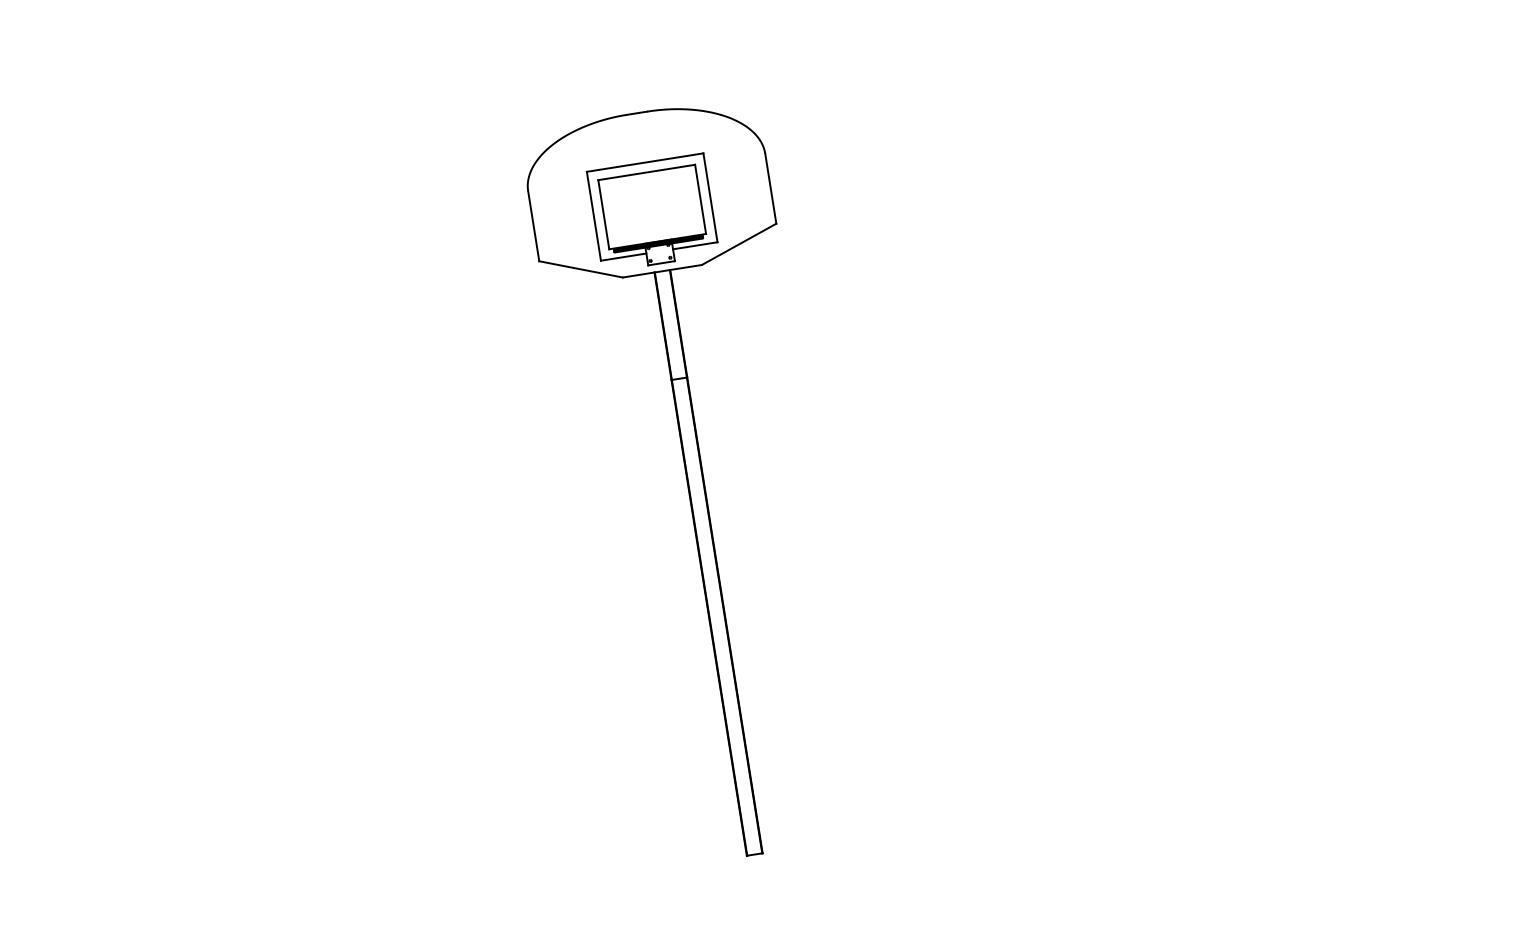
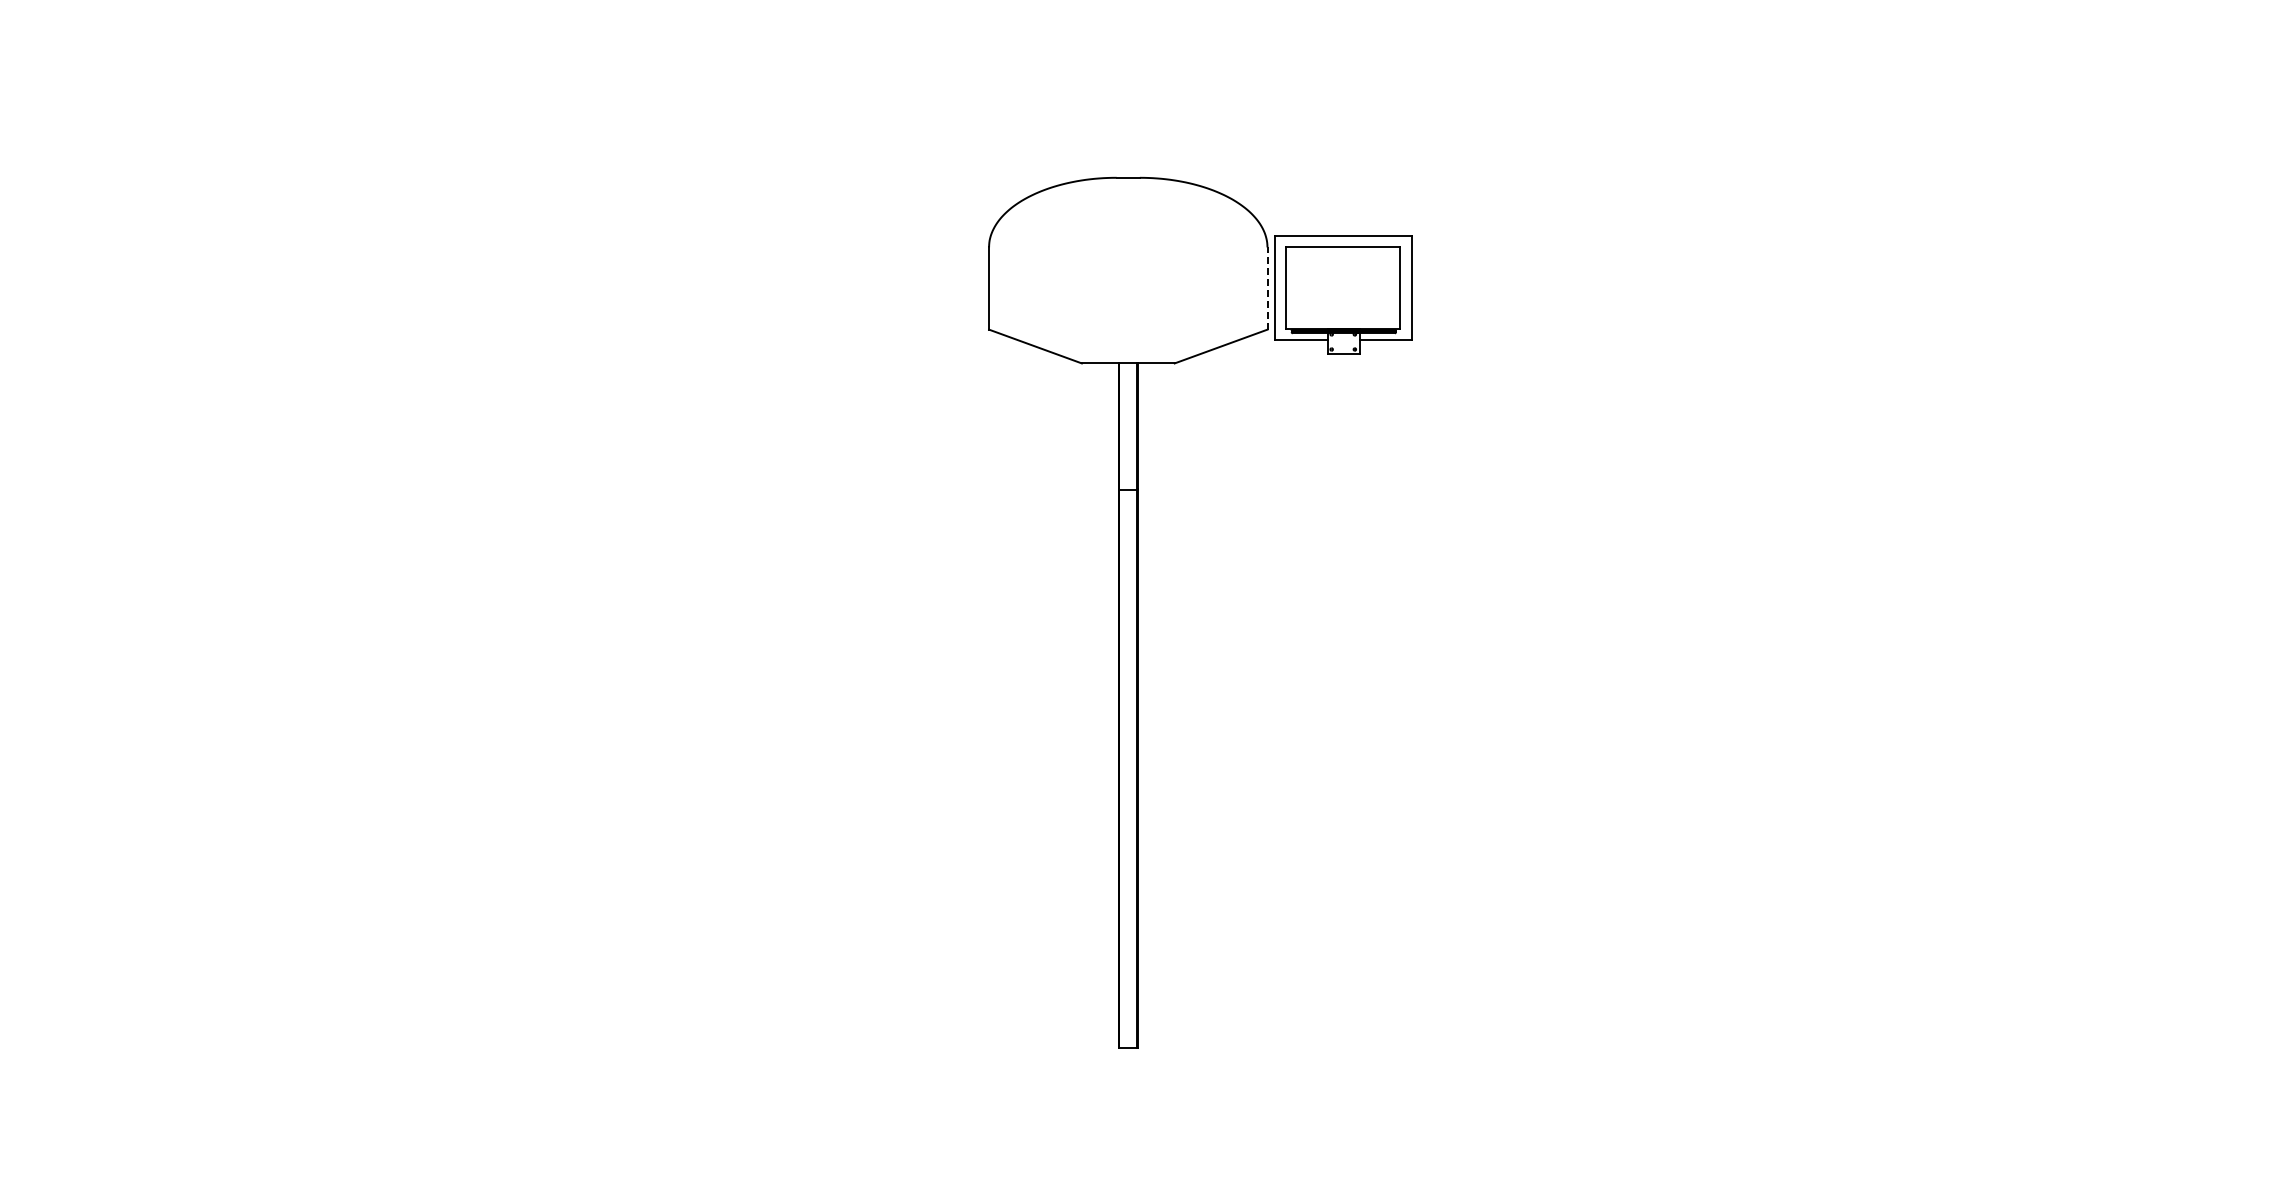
line: (770, 188) -> (1267, 288), solid -> dashed
part: (653, 212) -> (1343, 294), moved

